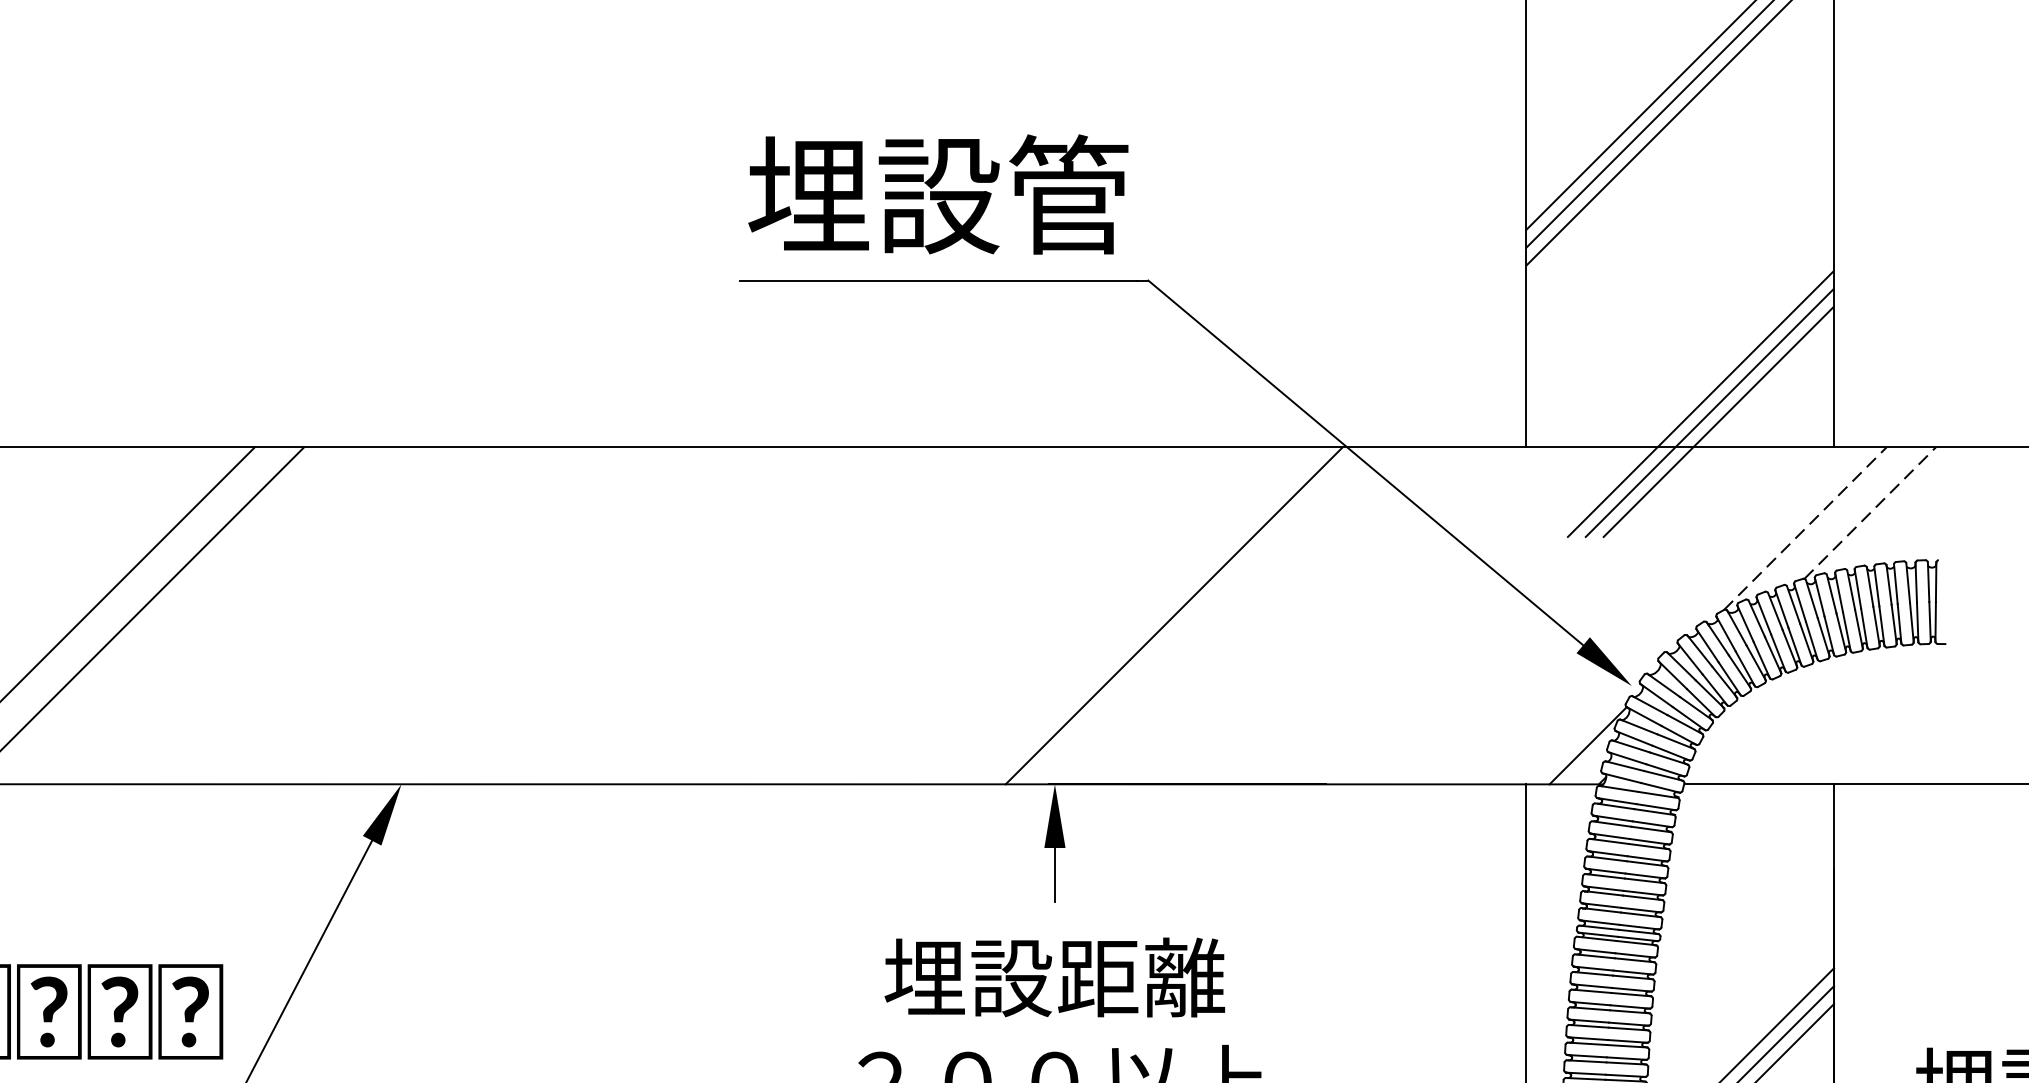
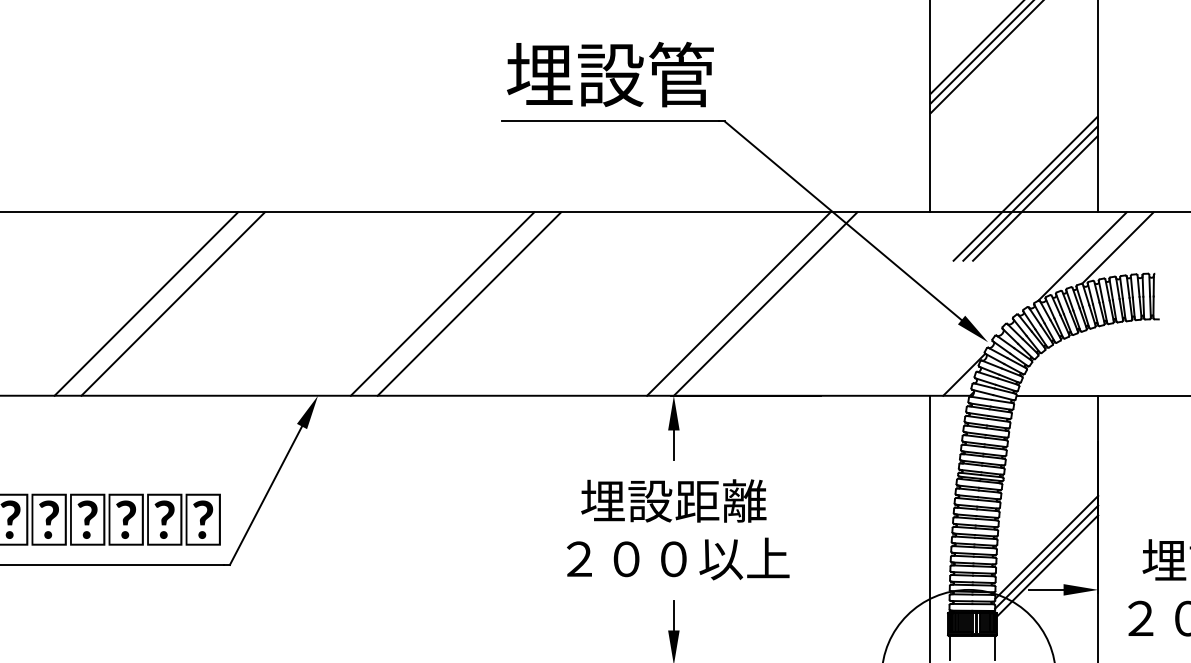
line: (1869, 513) -> (1117, 248), dashed -> solid
line: (1805, 528) -> (1082, 256), dashed -> solid
line: (630, 614) -> (442, 303), added
line: (679, 614) -> (469, 303), added
line: (1223, 614) -> (765, 303), added

